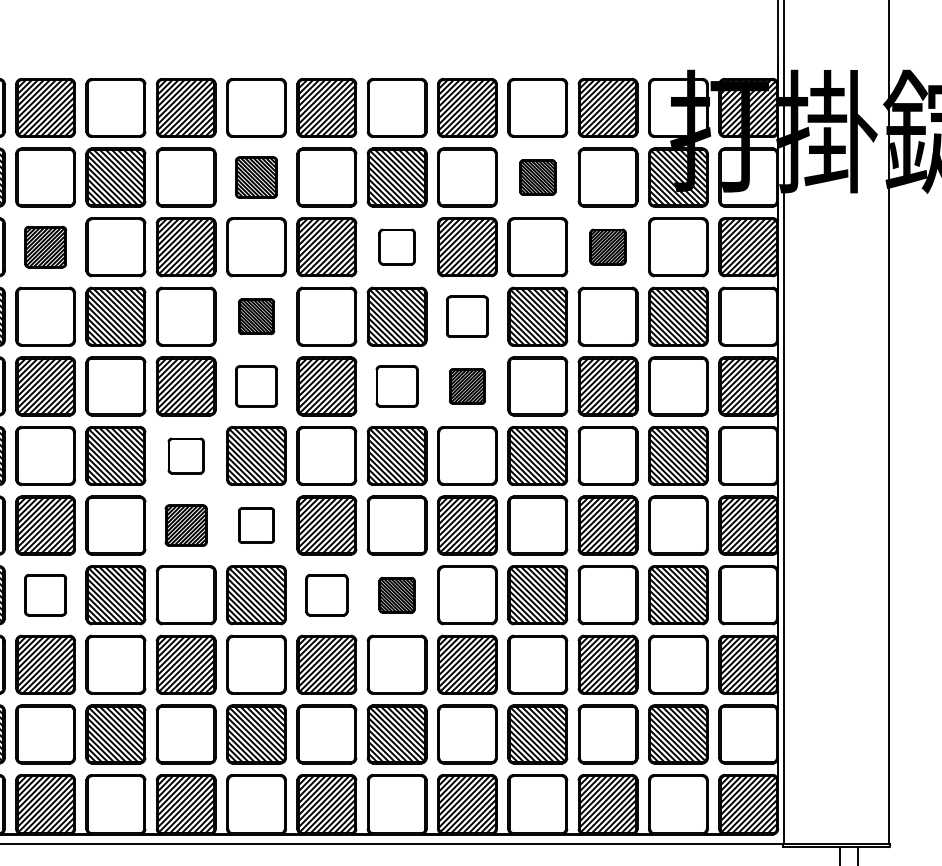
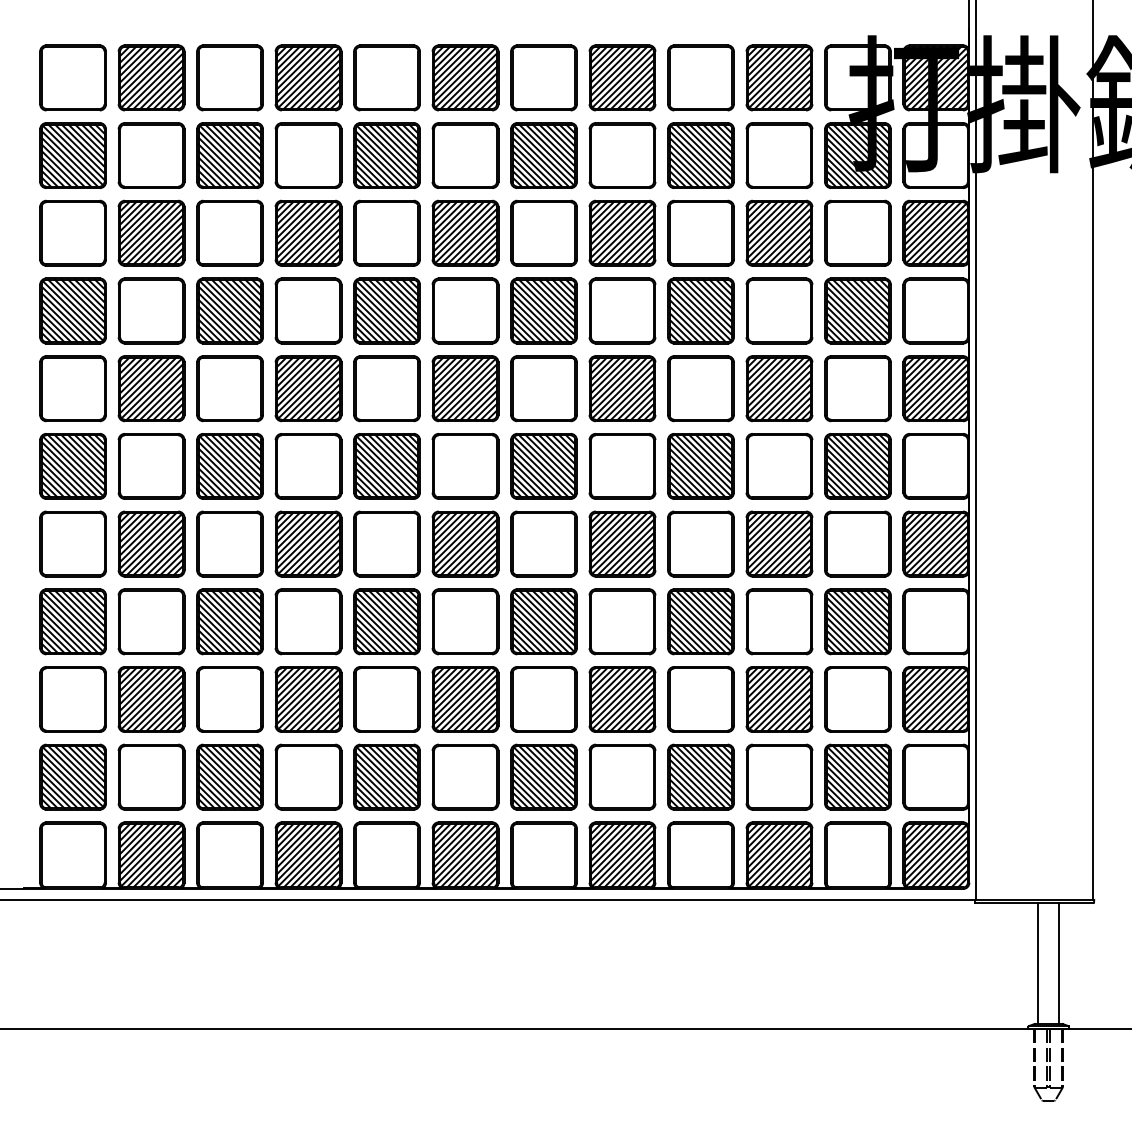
part: (256, 177) -> (386, 155), size x1.43
part: (537, 177) -> (700, 155), size x1.67
part: (45, 246) -> (151, 232), size x1.43
part: (396, 246) -> (543, 232), size x1.67
part: (608, 246) -> (779, 232), size x1.67
part: (256, 316) -> (386, 310), size x1.67
part: (467, 316) -> (622, 310), size x1.43
part: (256, 386) -> (386, 388), size x1.43
part: (396, 386) -> (543, 388), size x1.43
part: (467, 386) -> (622, 388), size x1.67
part: (186, 456) -> (308, 466), size x1.67
part: (186, 525) -> (308, 543), size x1.43
part: (256, 525) -> (386, 543), size x1.67
part: (45, 594) -> (151, 621), size x1.43
part: (326, 594) -> (465, 621), size x1.43
part: (396, 594) -> (543, 621), size x1.67

